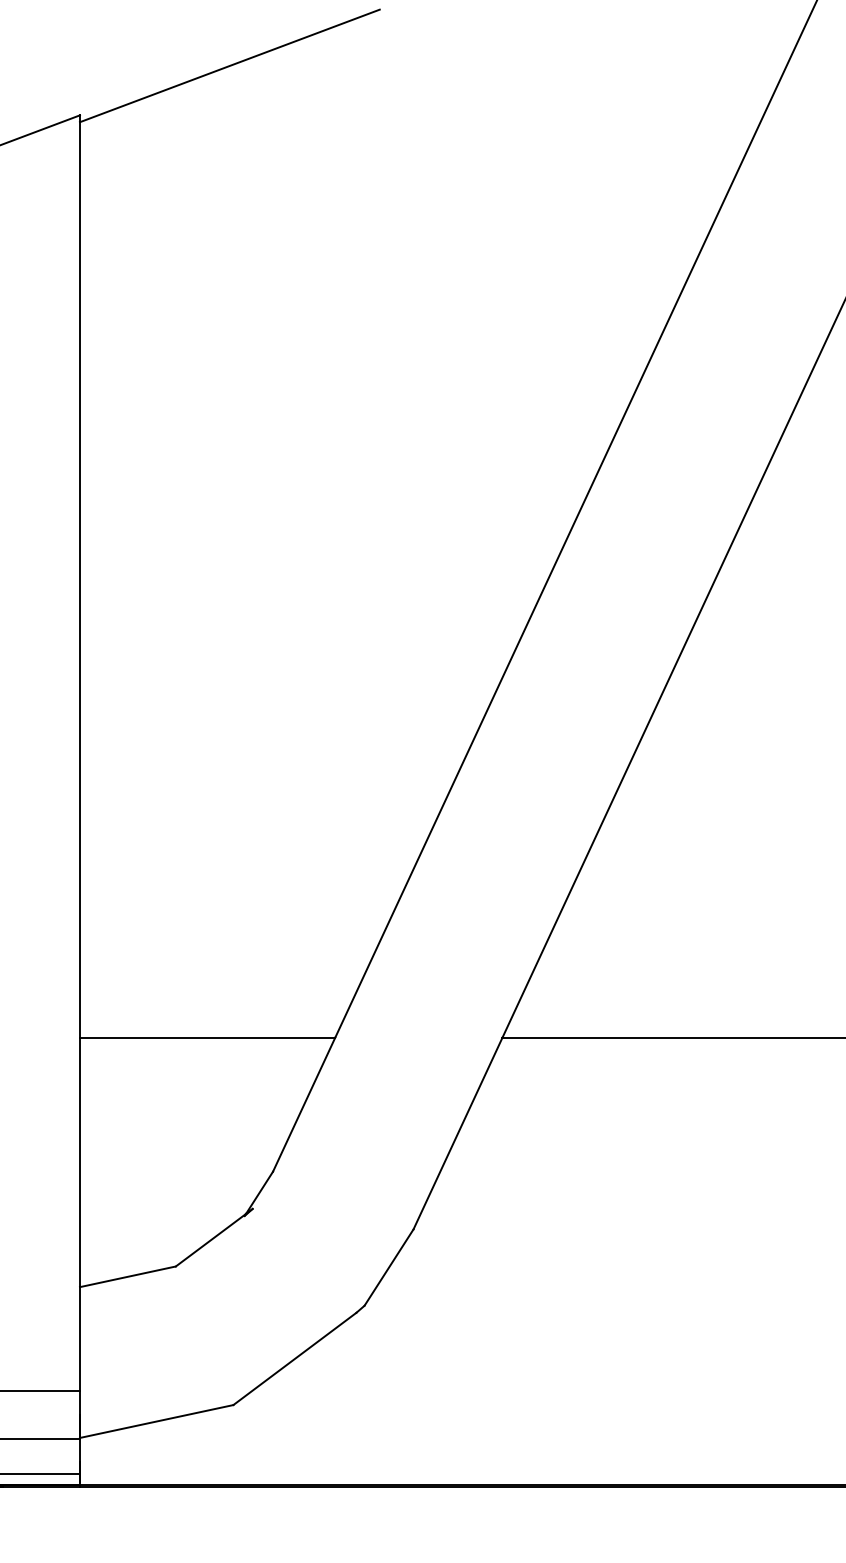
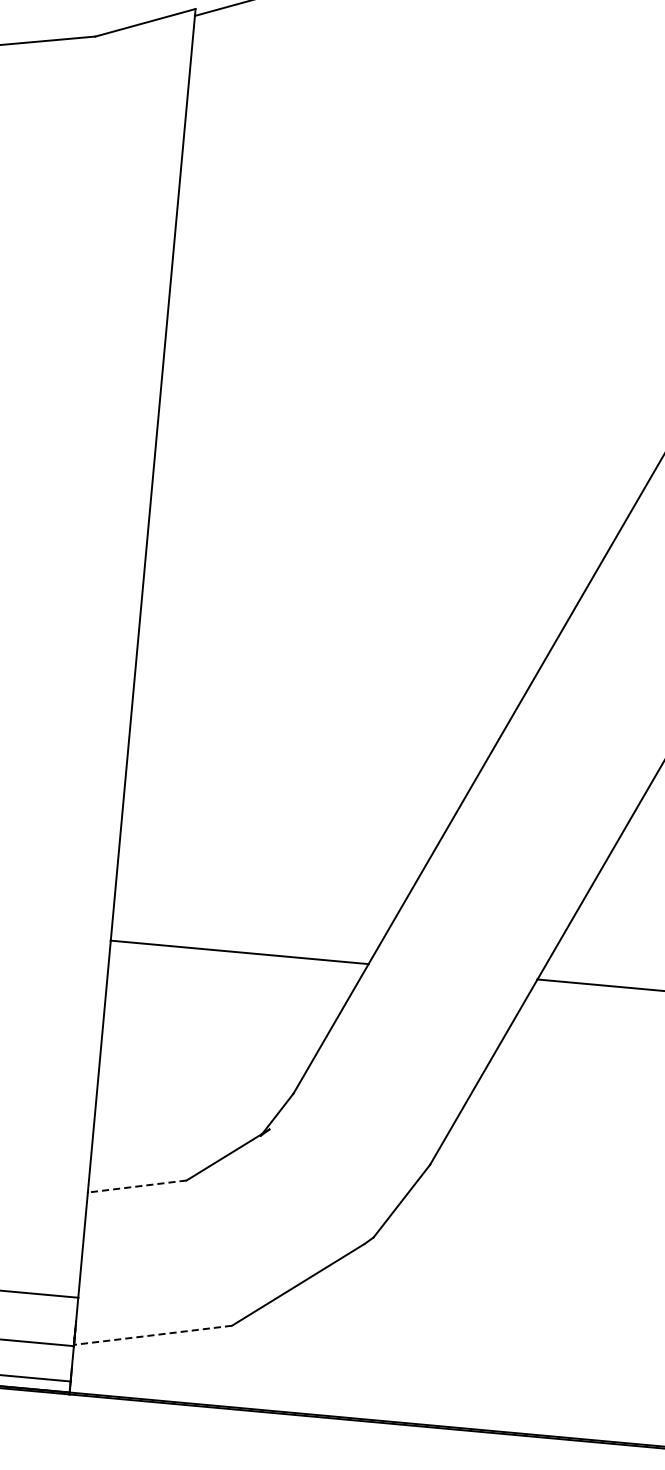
line: (127, 1276) -> (136, 1186), solid -> dashed
line: (156, 1421) -> (152, 1335), solid -> dashed

